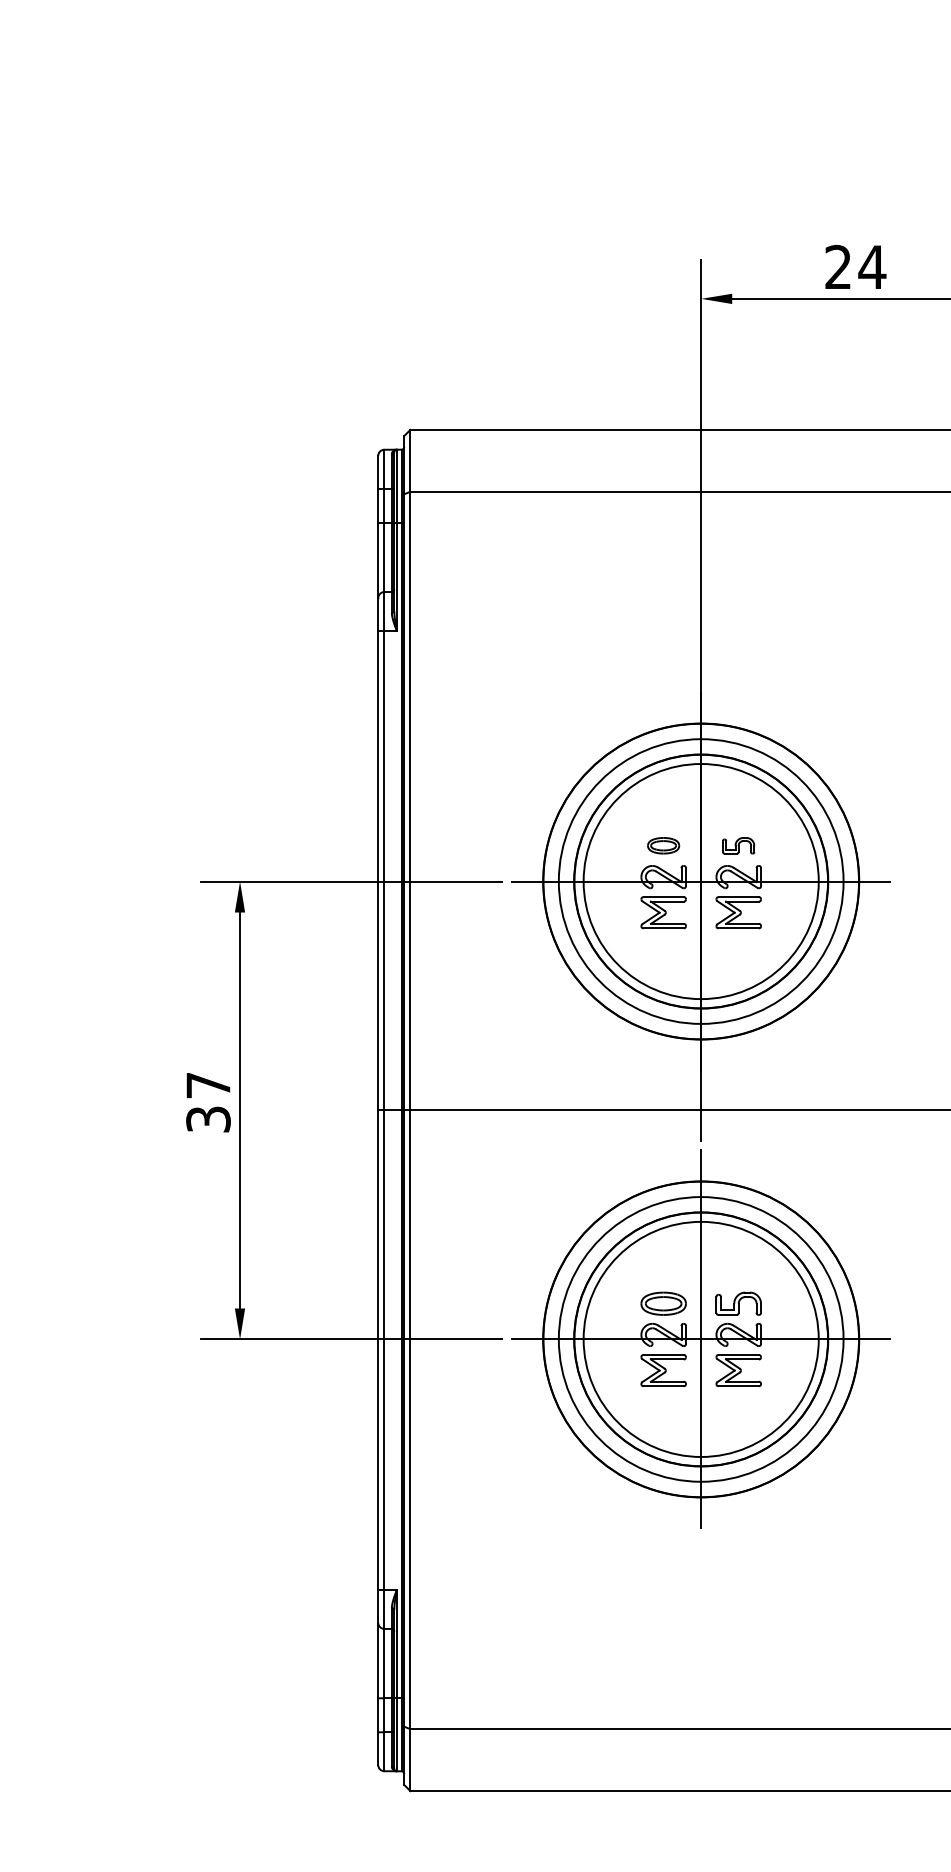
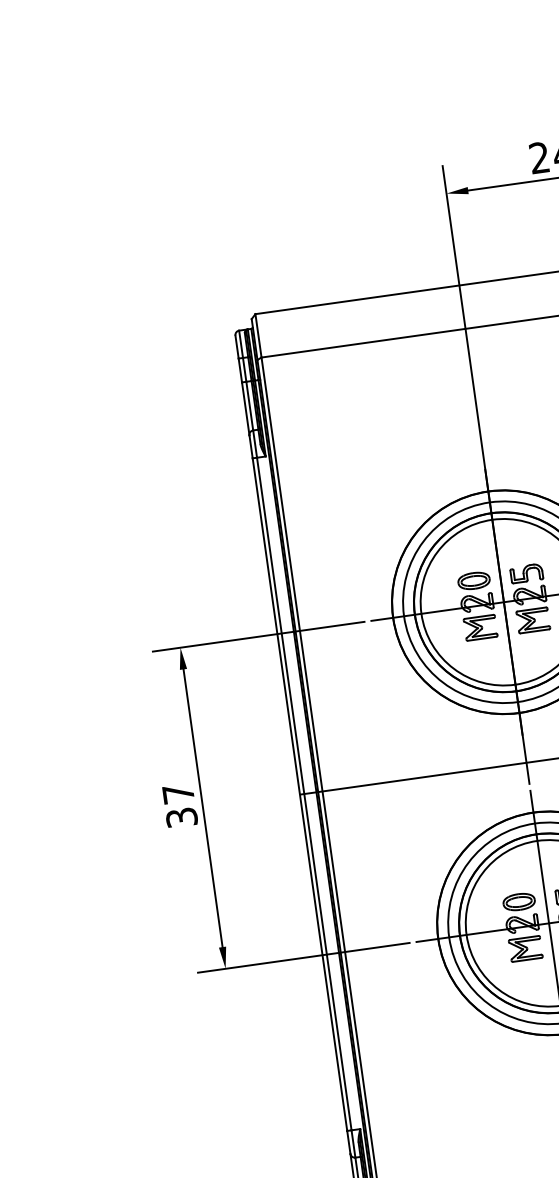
part: (663, 845) -> (473, 580), size x1.43
part: (738, 845) -> (526, 573), size x1.43

